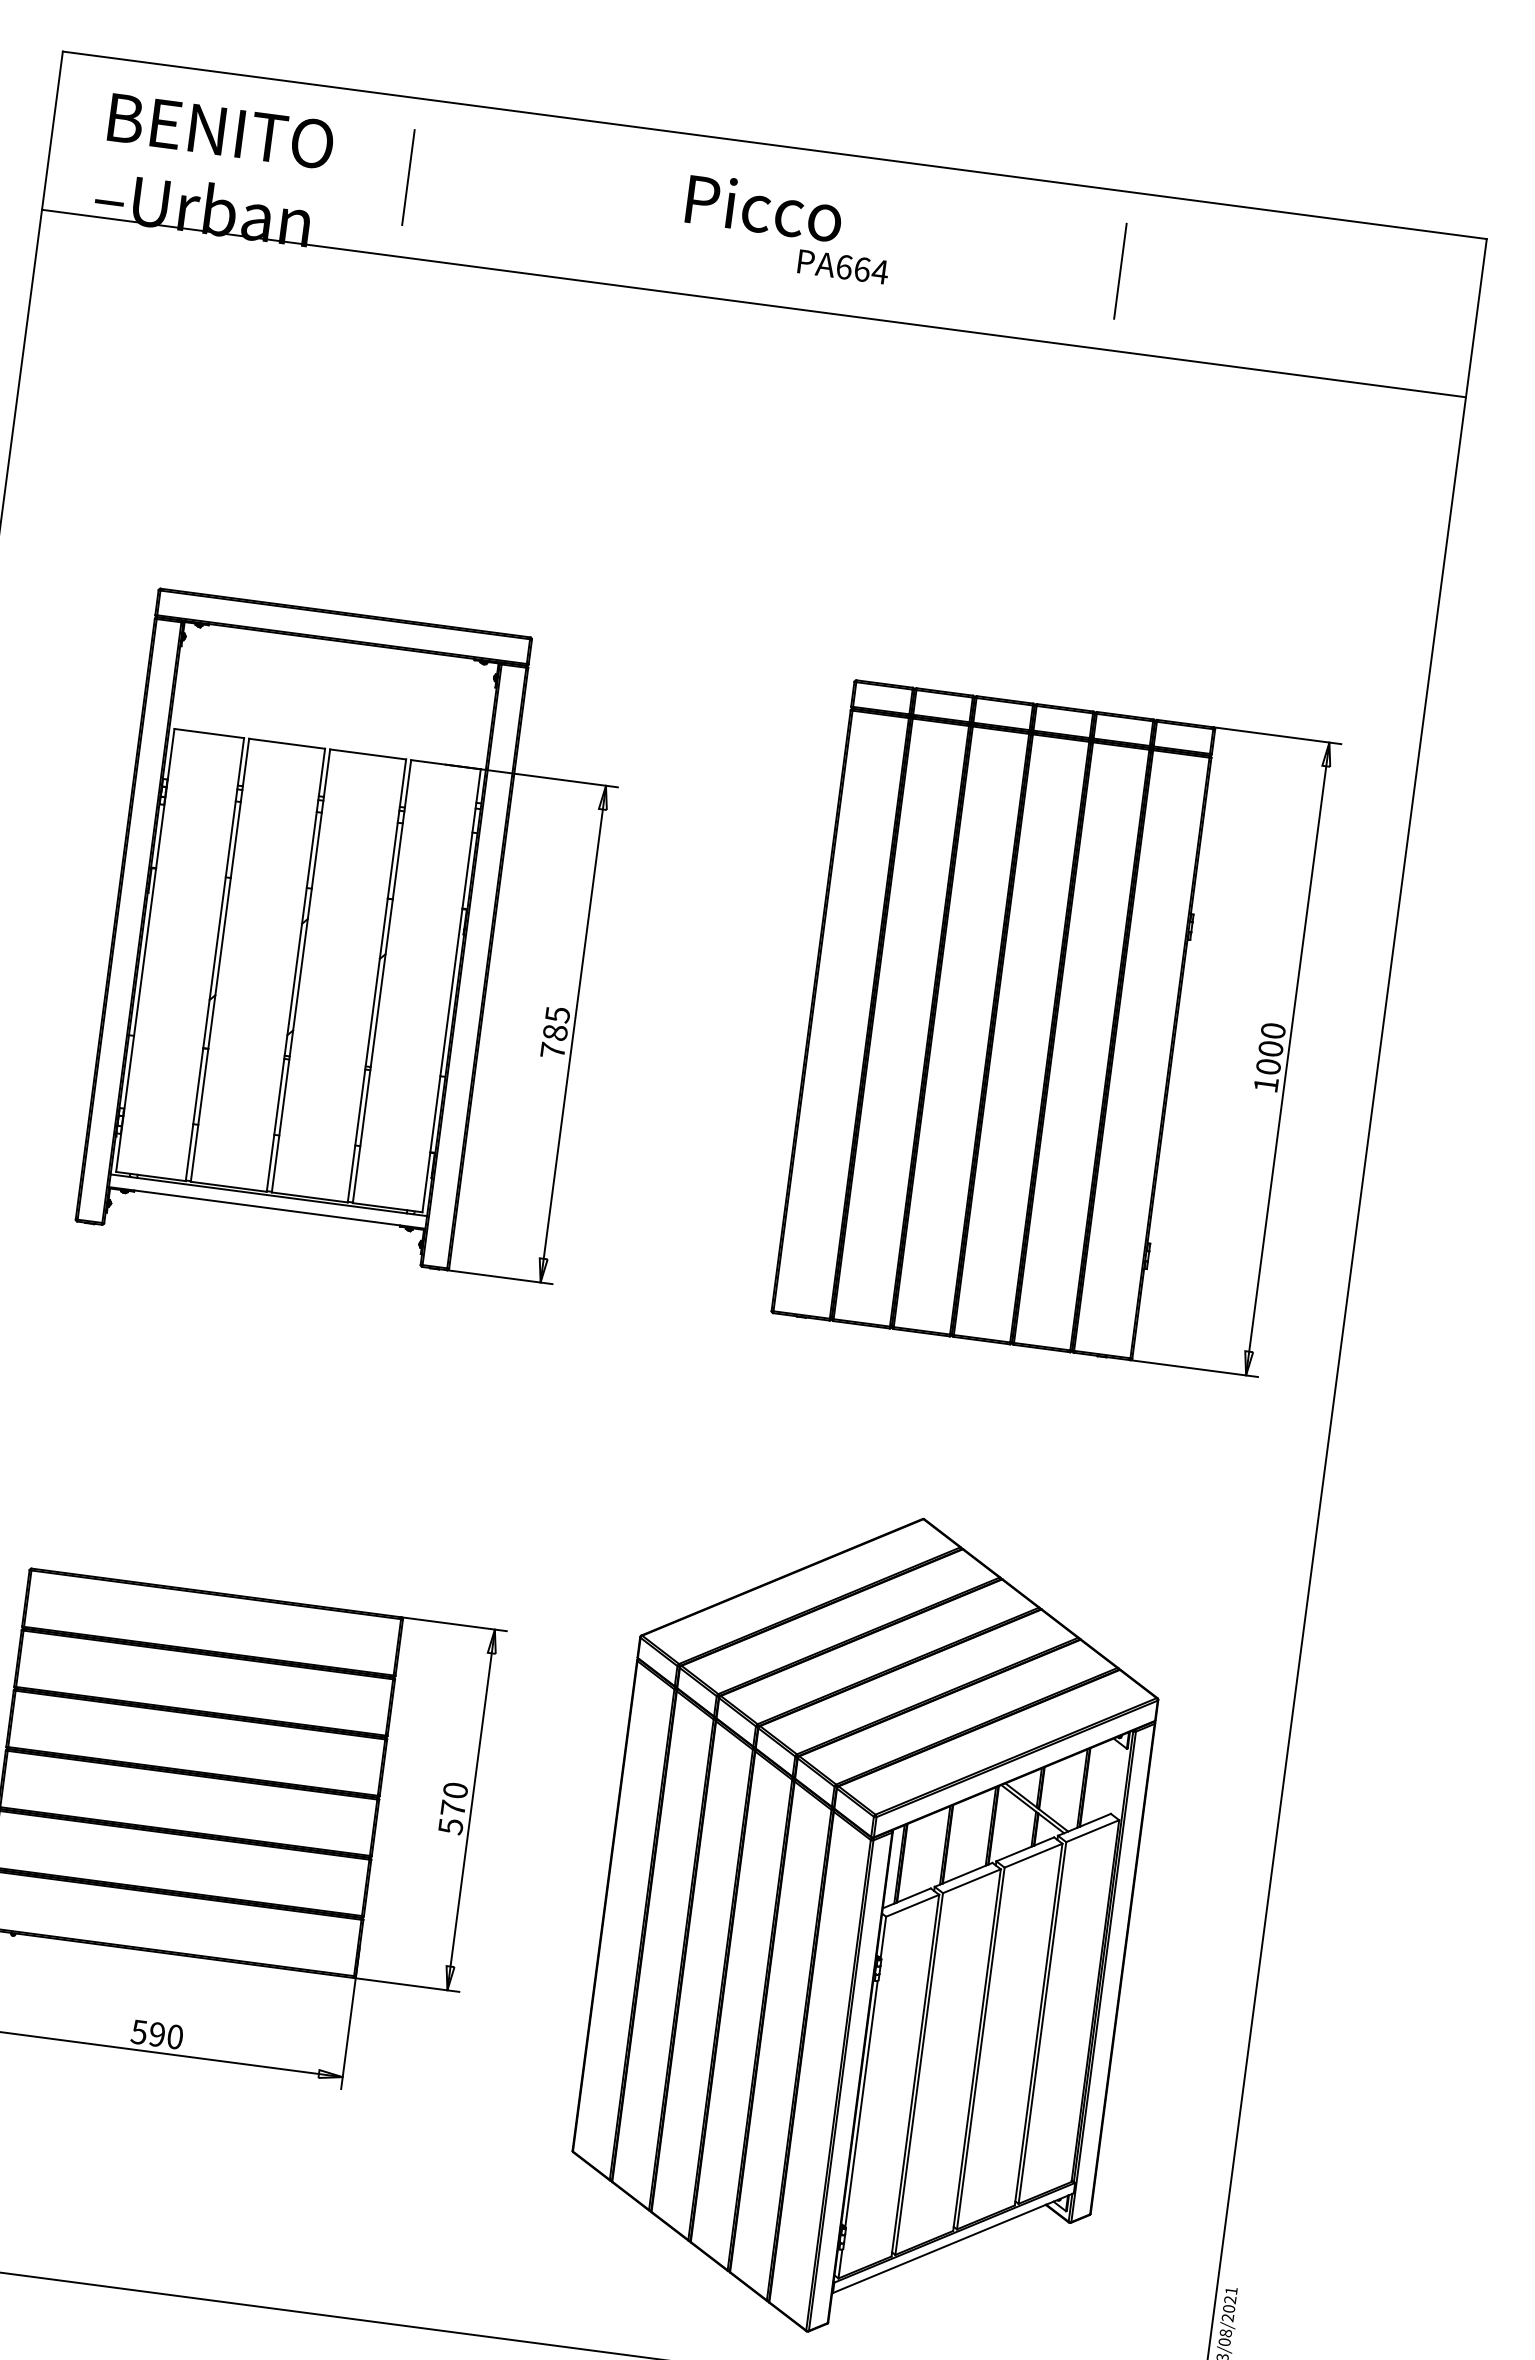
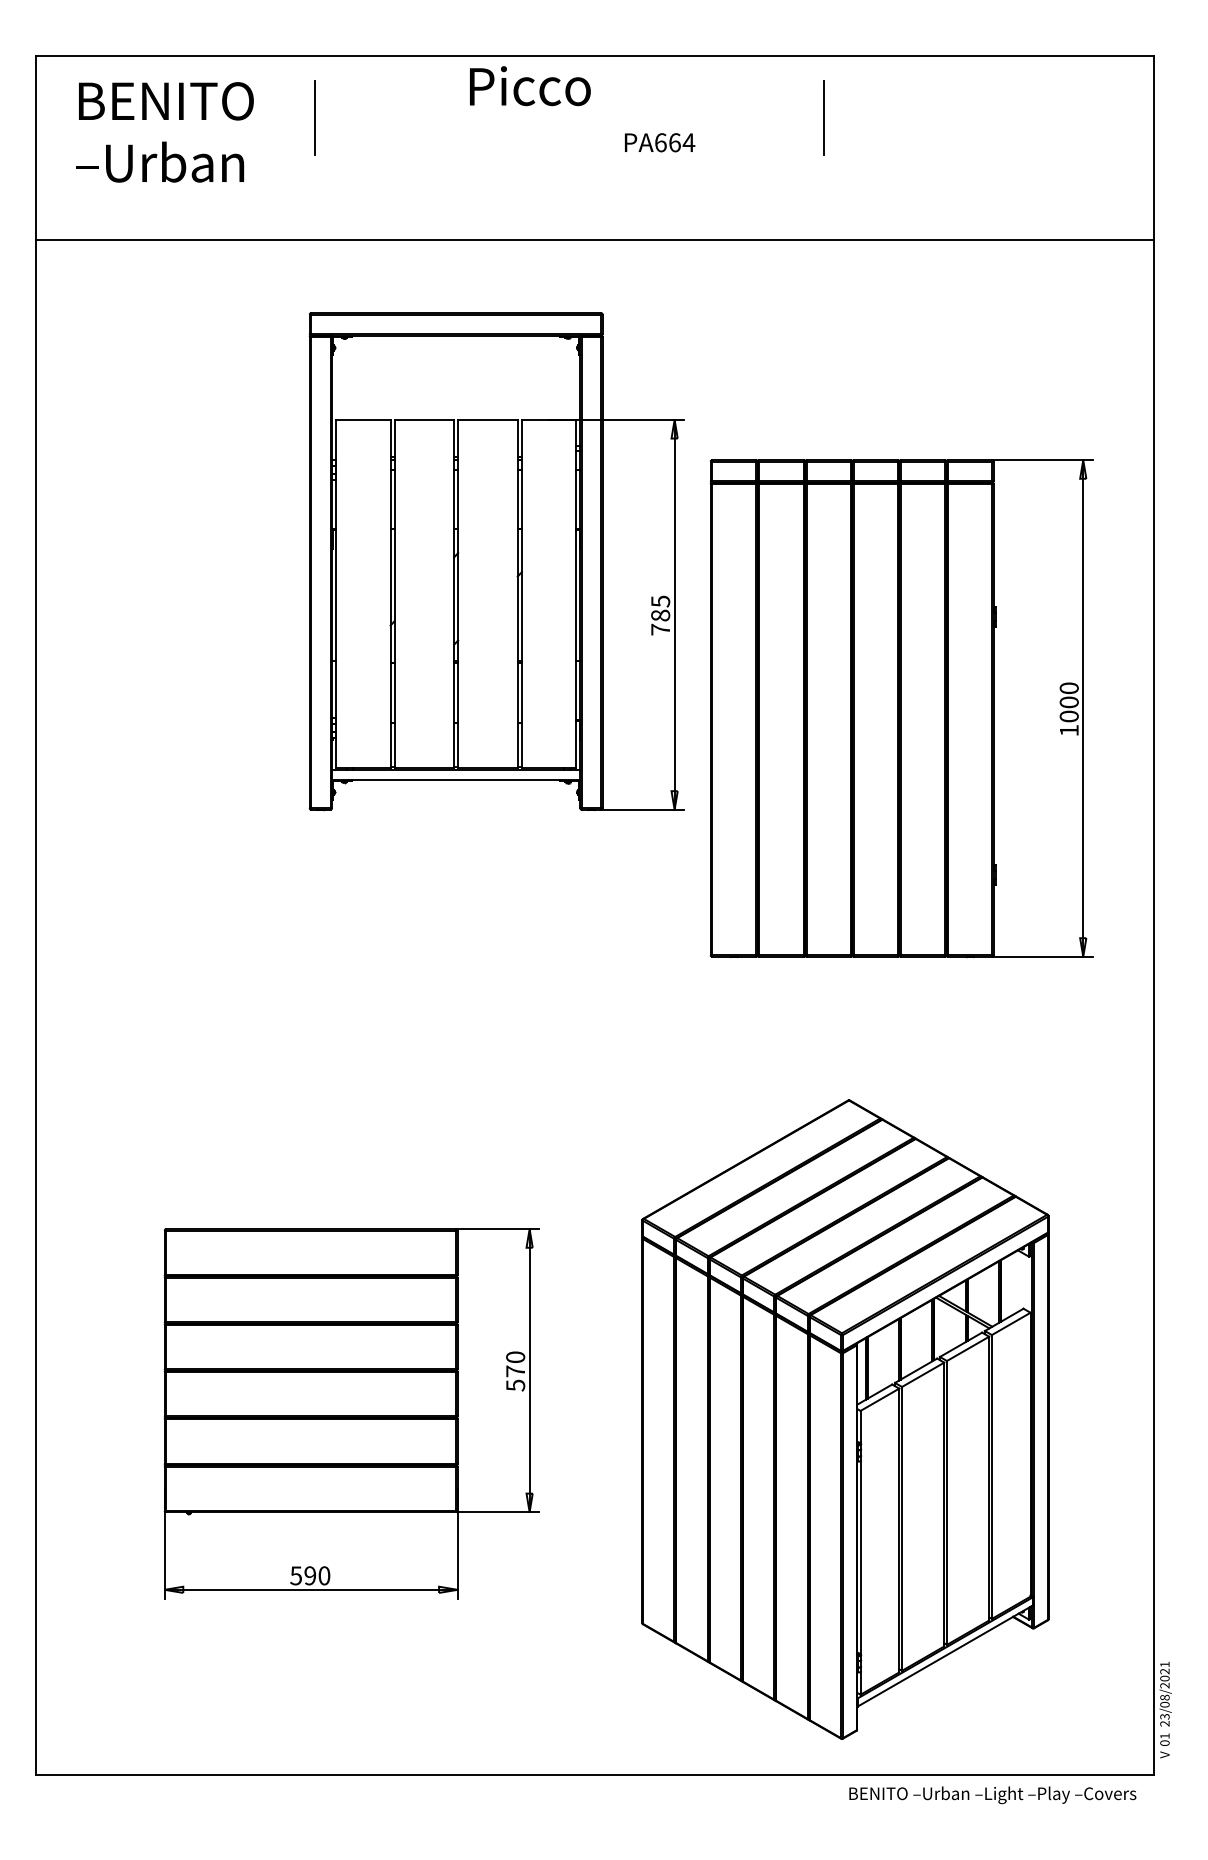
text: (764, 208) -> (530, 86), moved
line: (1119, 270) -> (823, 117), moved
line: (753, 302) -> (594, 239), moved
part: (355, 936) -> (496, 561), moved

